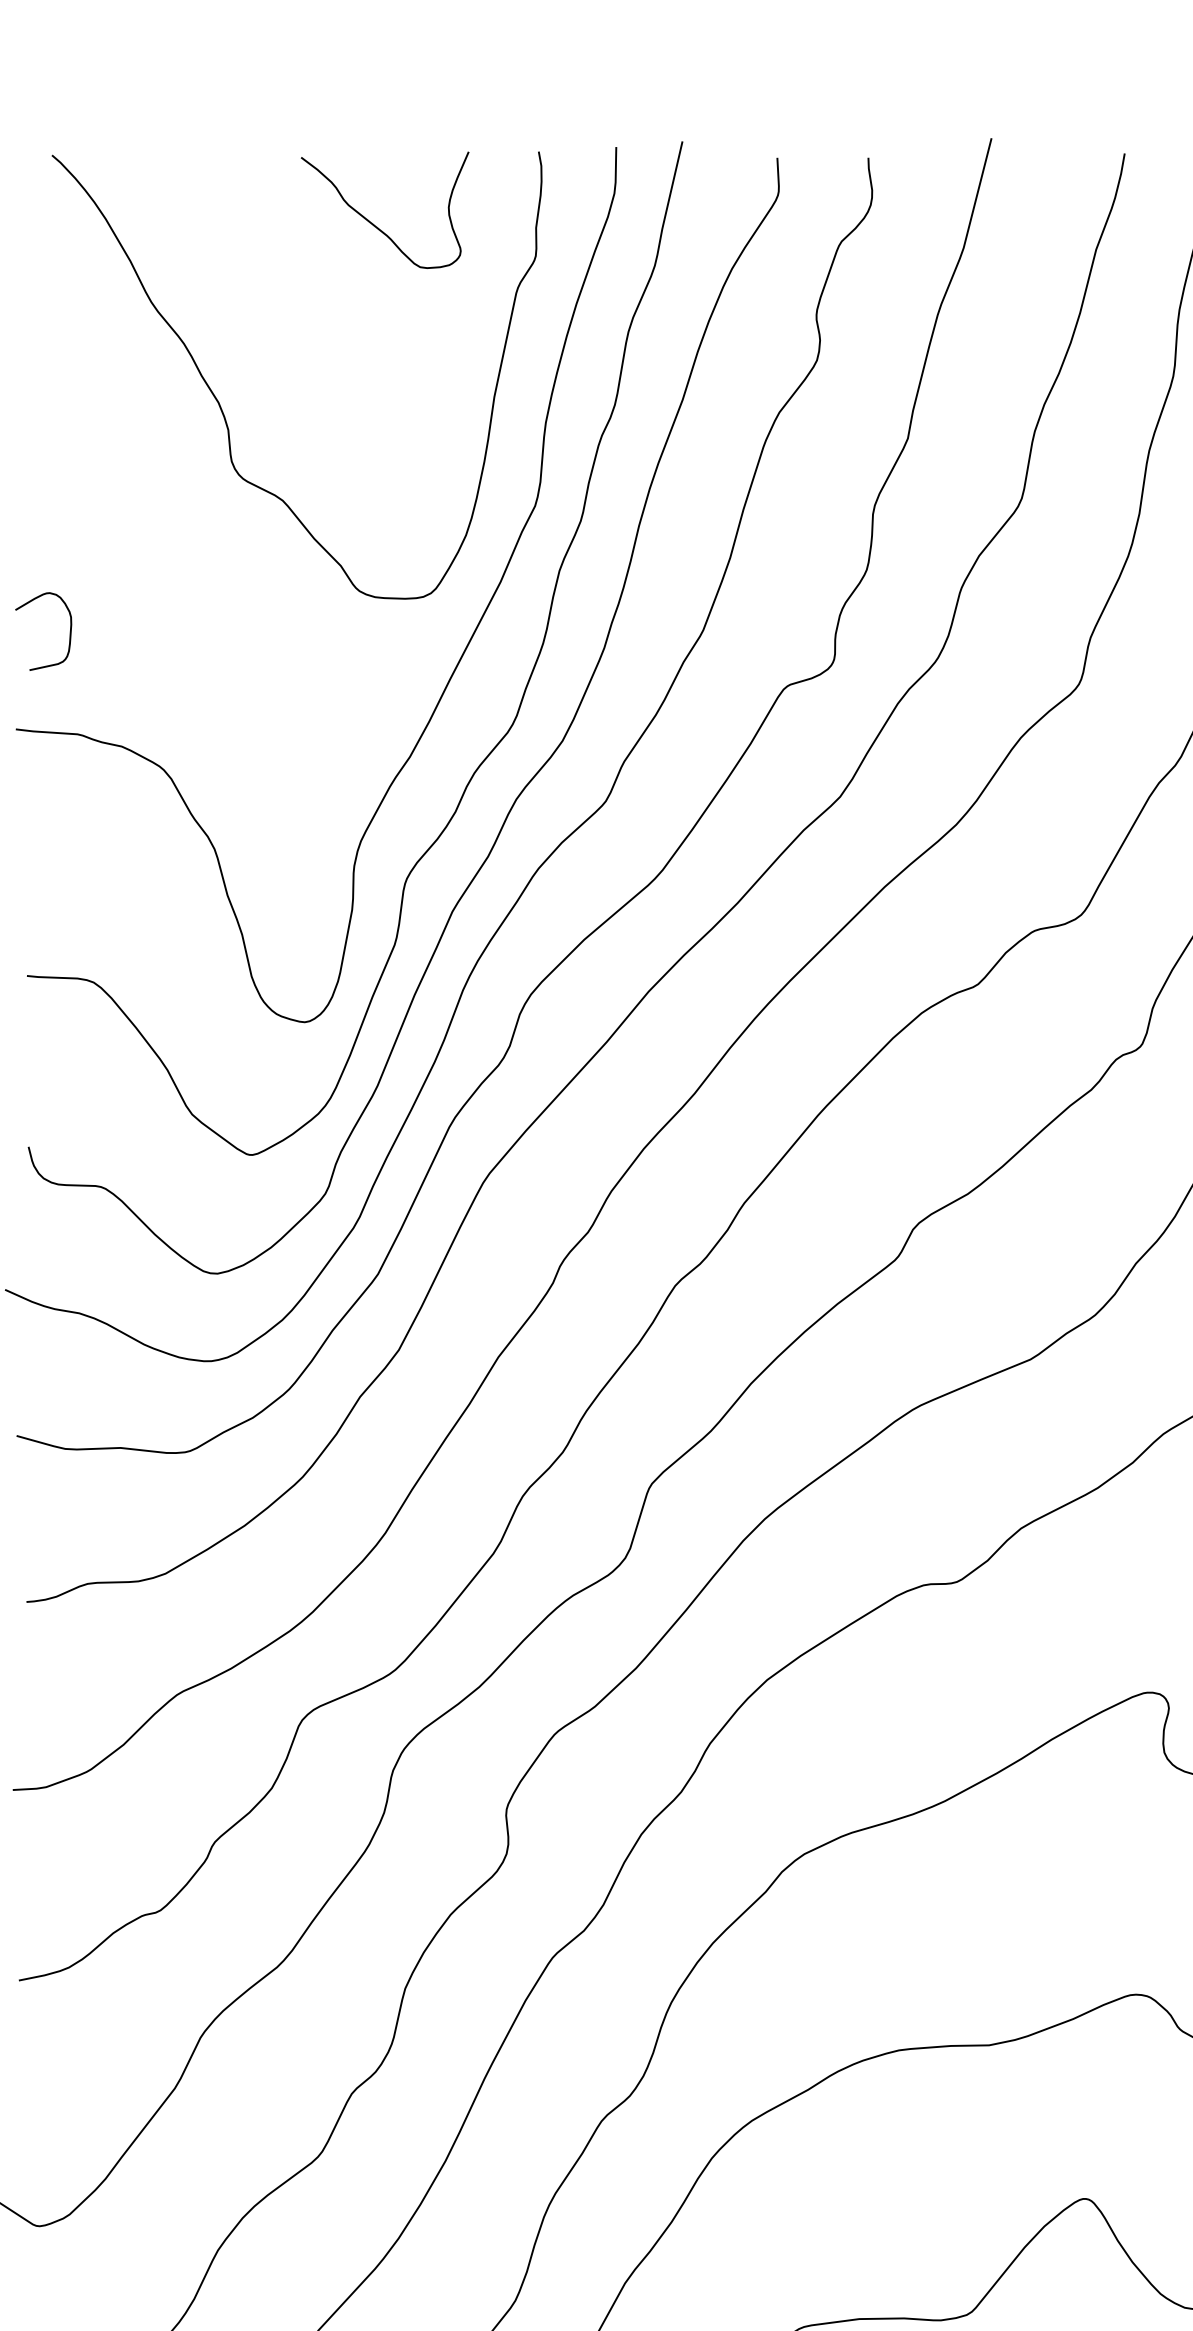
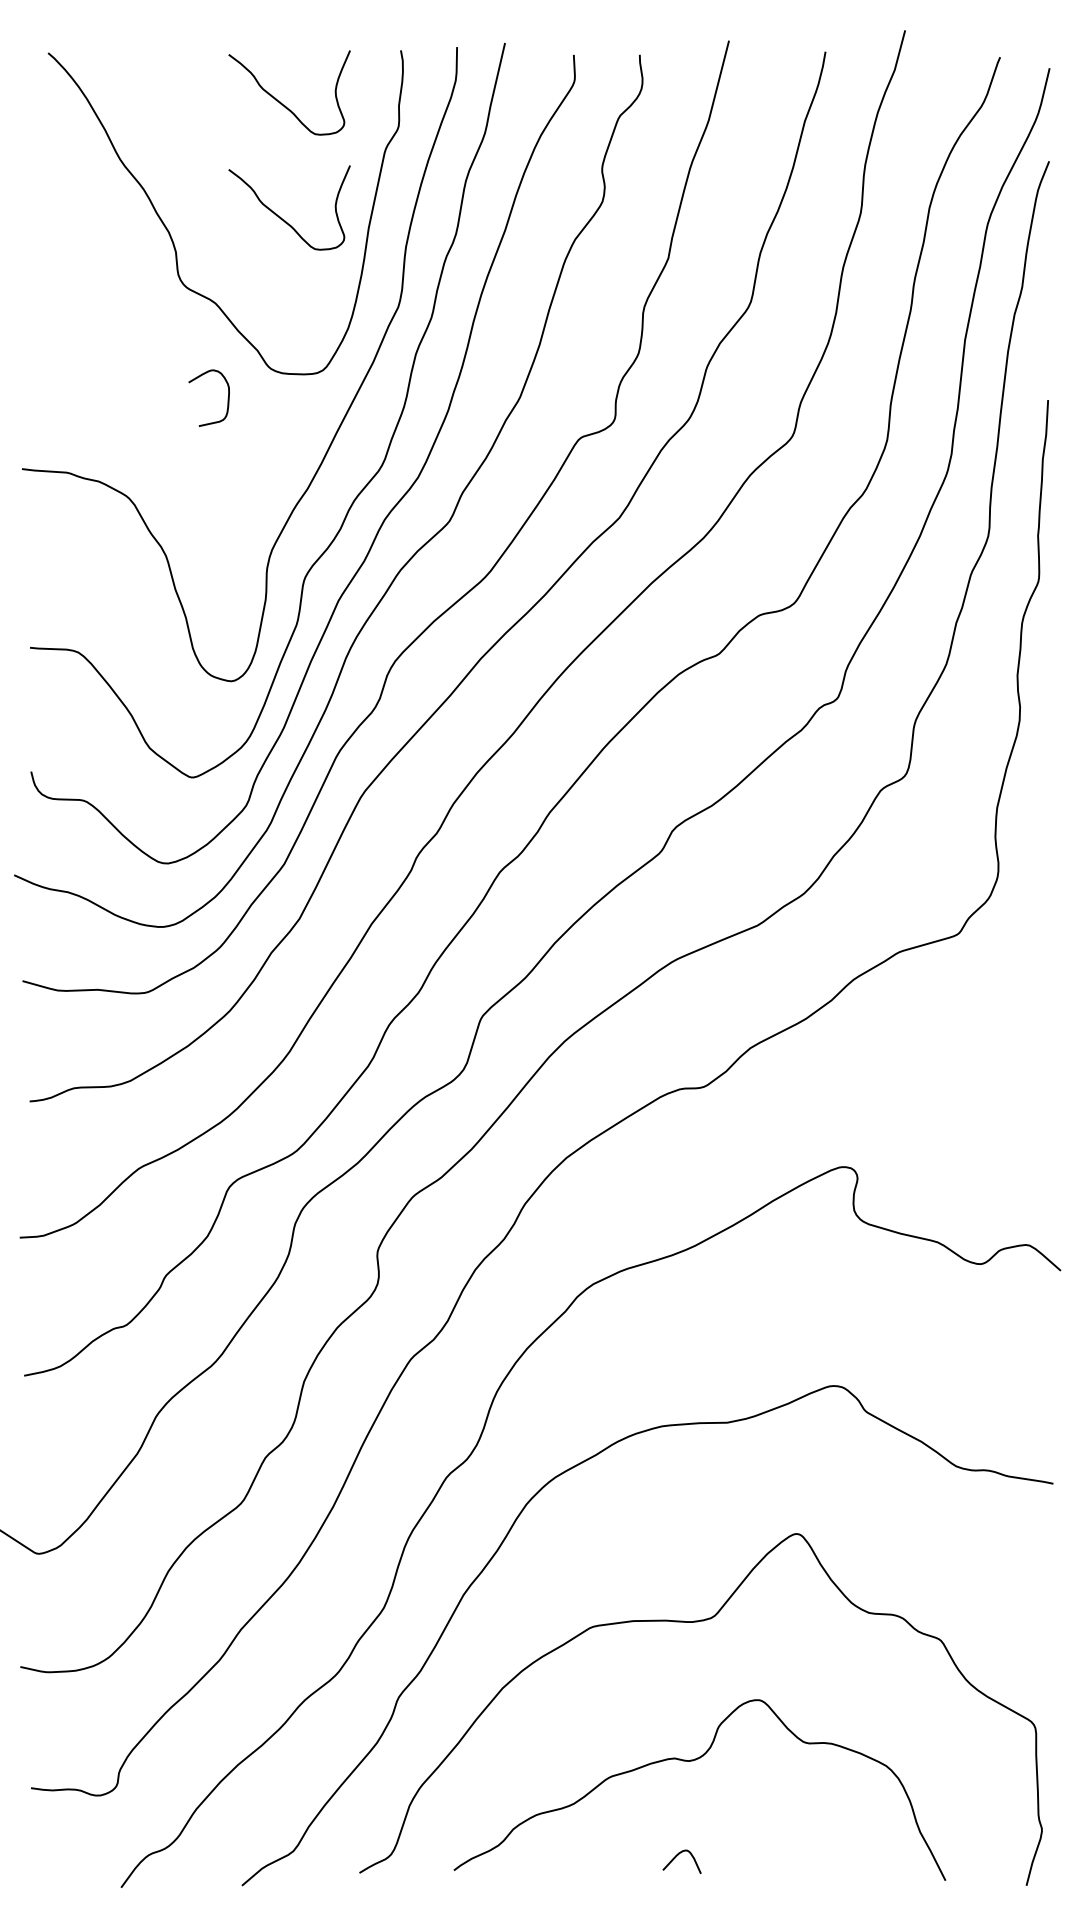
curve: (372, 380) -> (280, 216), added
curve: (69, 632) -> (227, 398), moved

